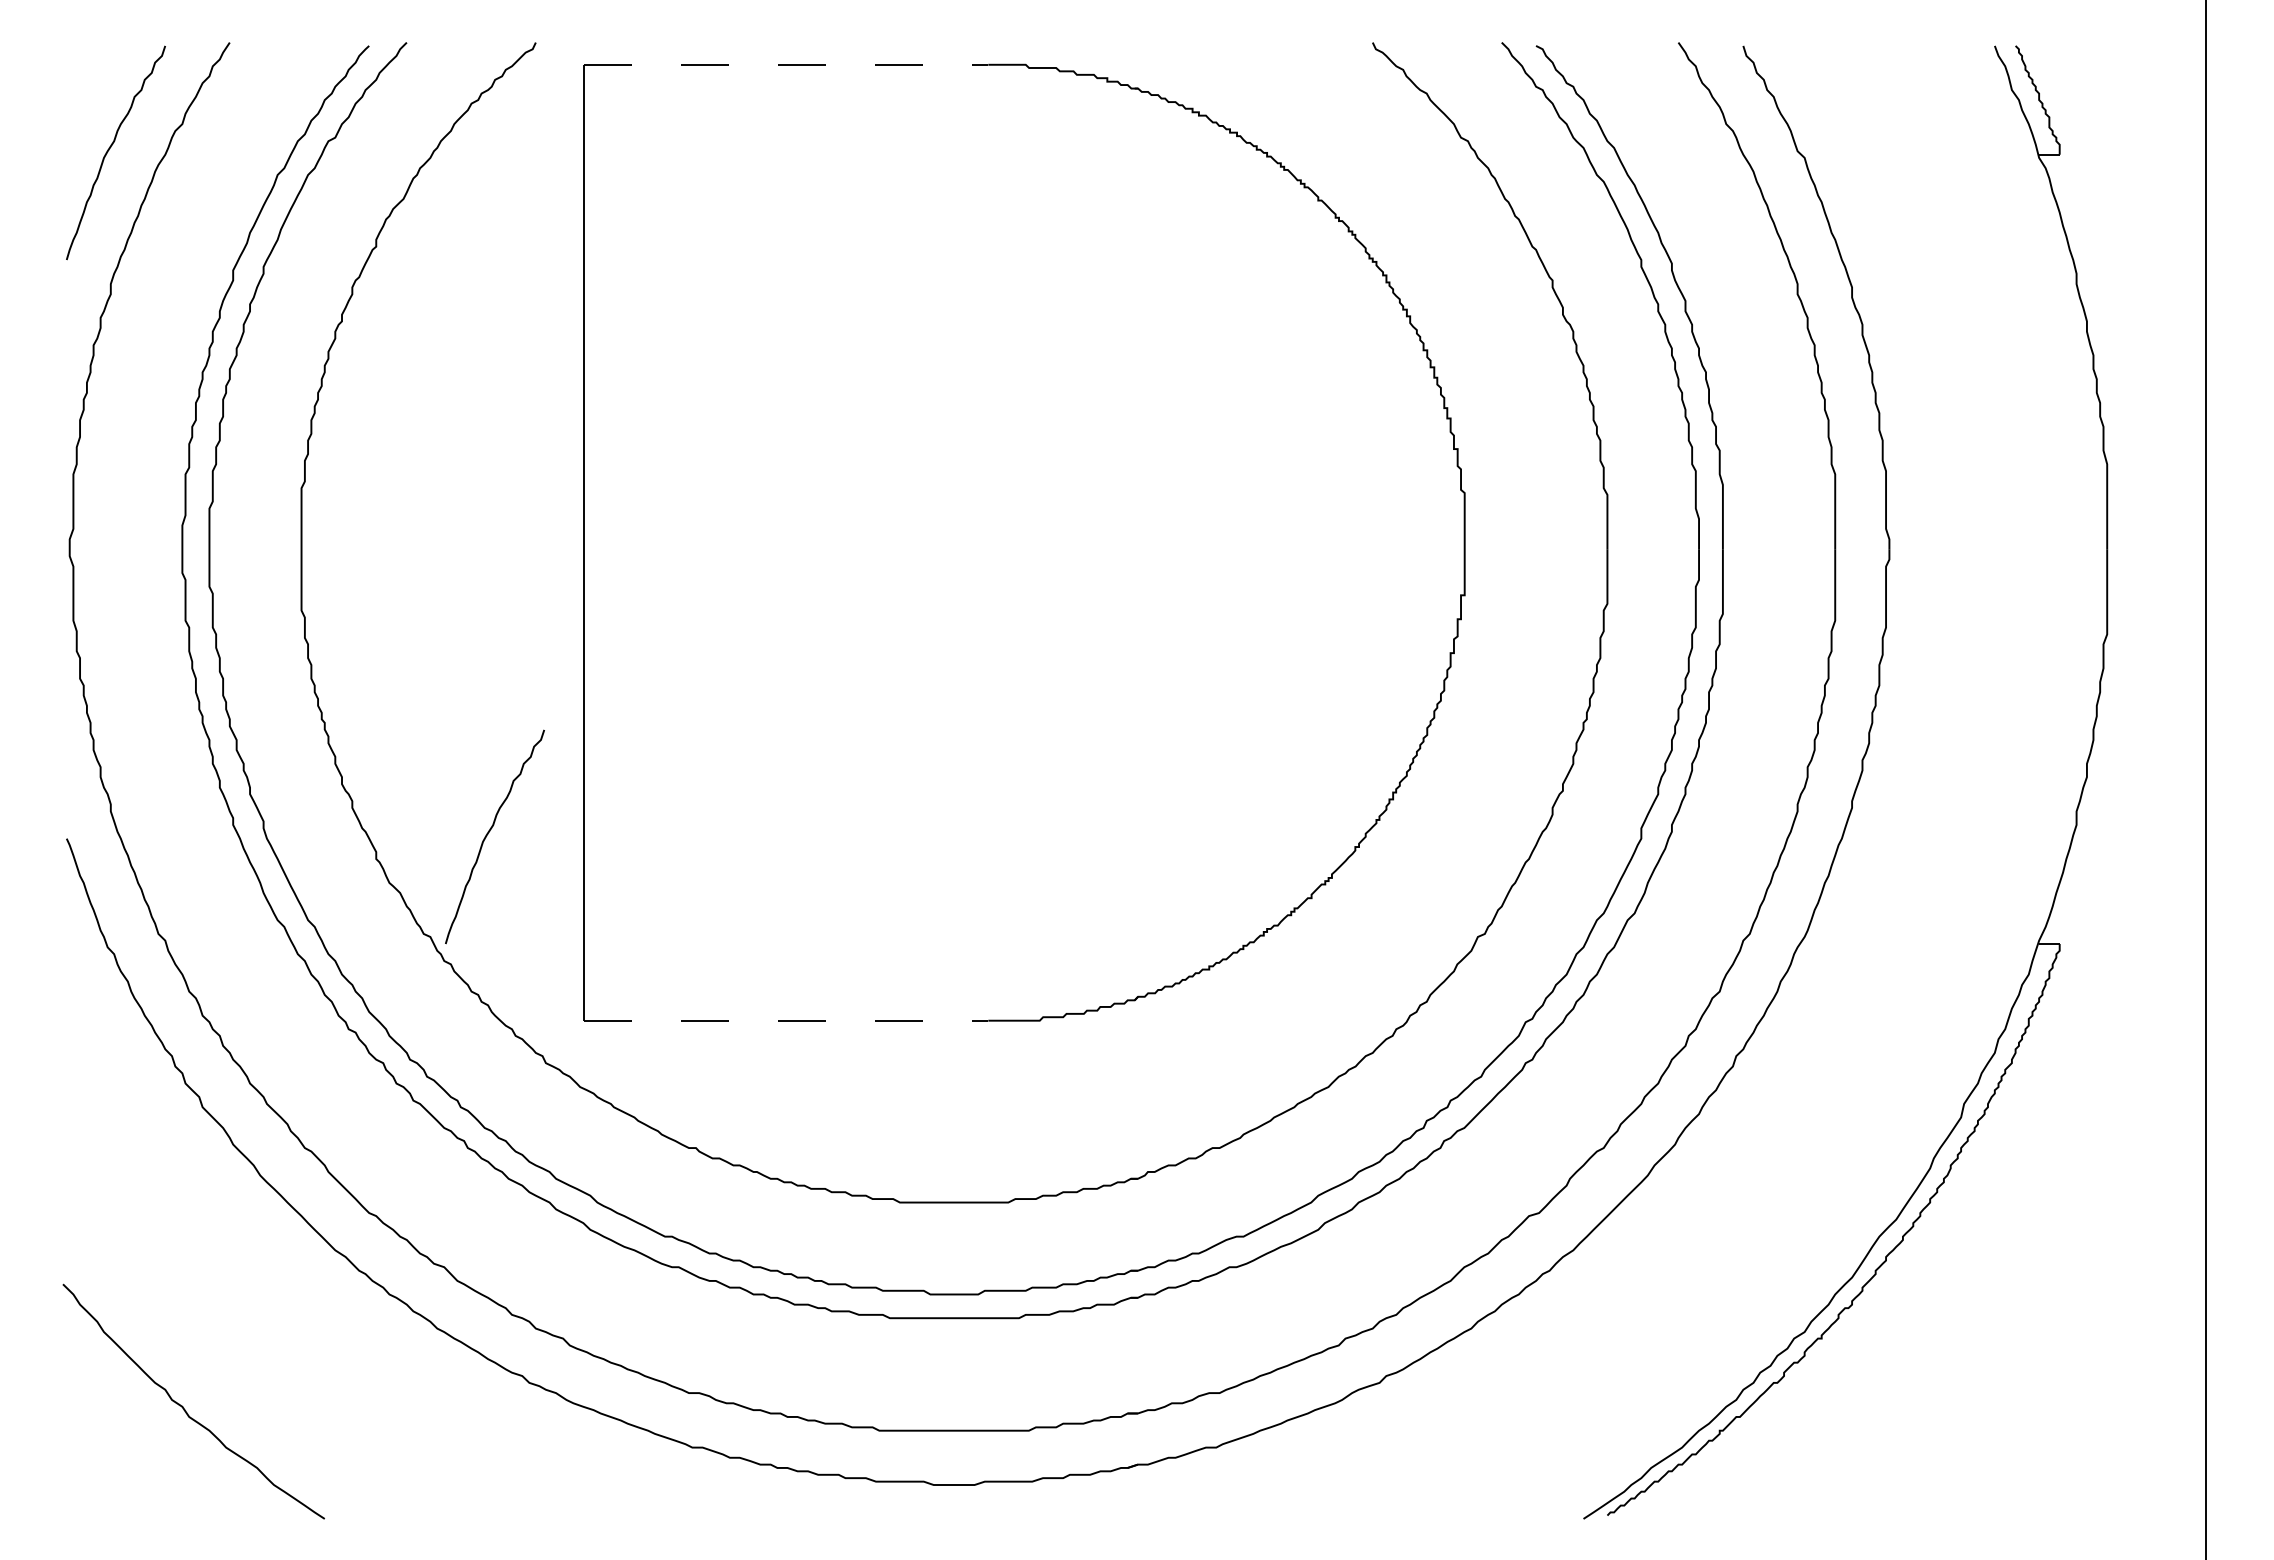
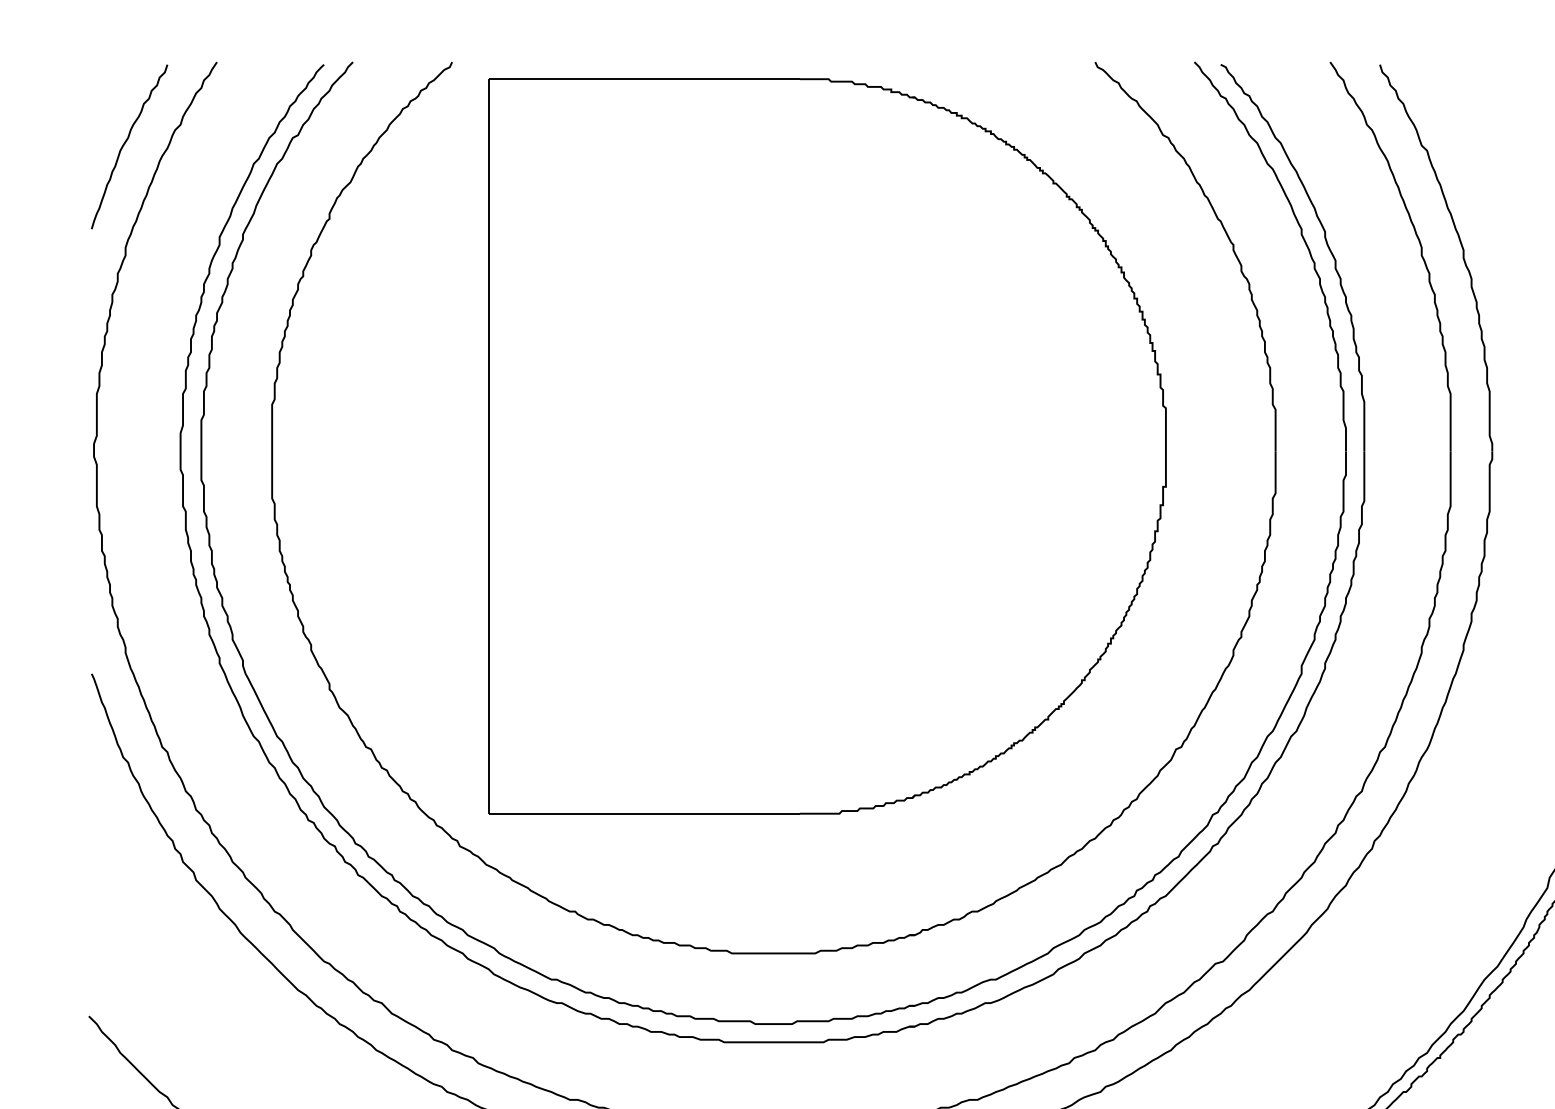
line: (786, 64) -> (644, 78), dashed -> solid
curve: (488, 834) -> (415, 670), removed
line: (786, 1020) -> (644, 813), dashed -> solid

